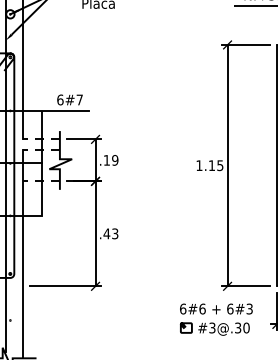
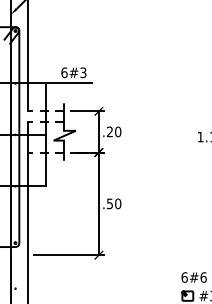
text: (79, 99) -> (83, 72), 6#7 -> 6#3
text: (110, 160) -> (113, 132), .19 -> .20
text: (110, 233) -> (113, 203), .43 -> .50

